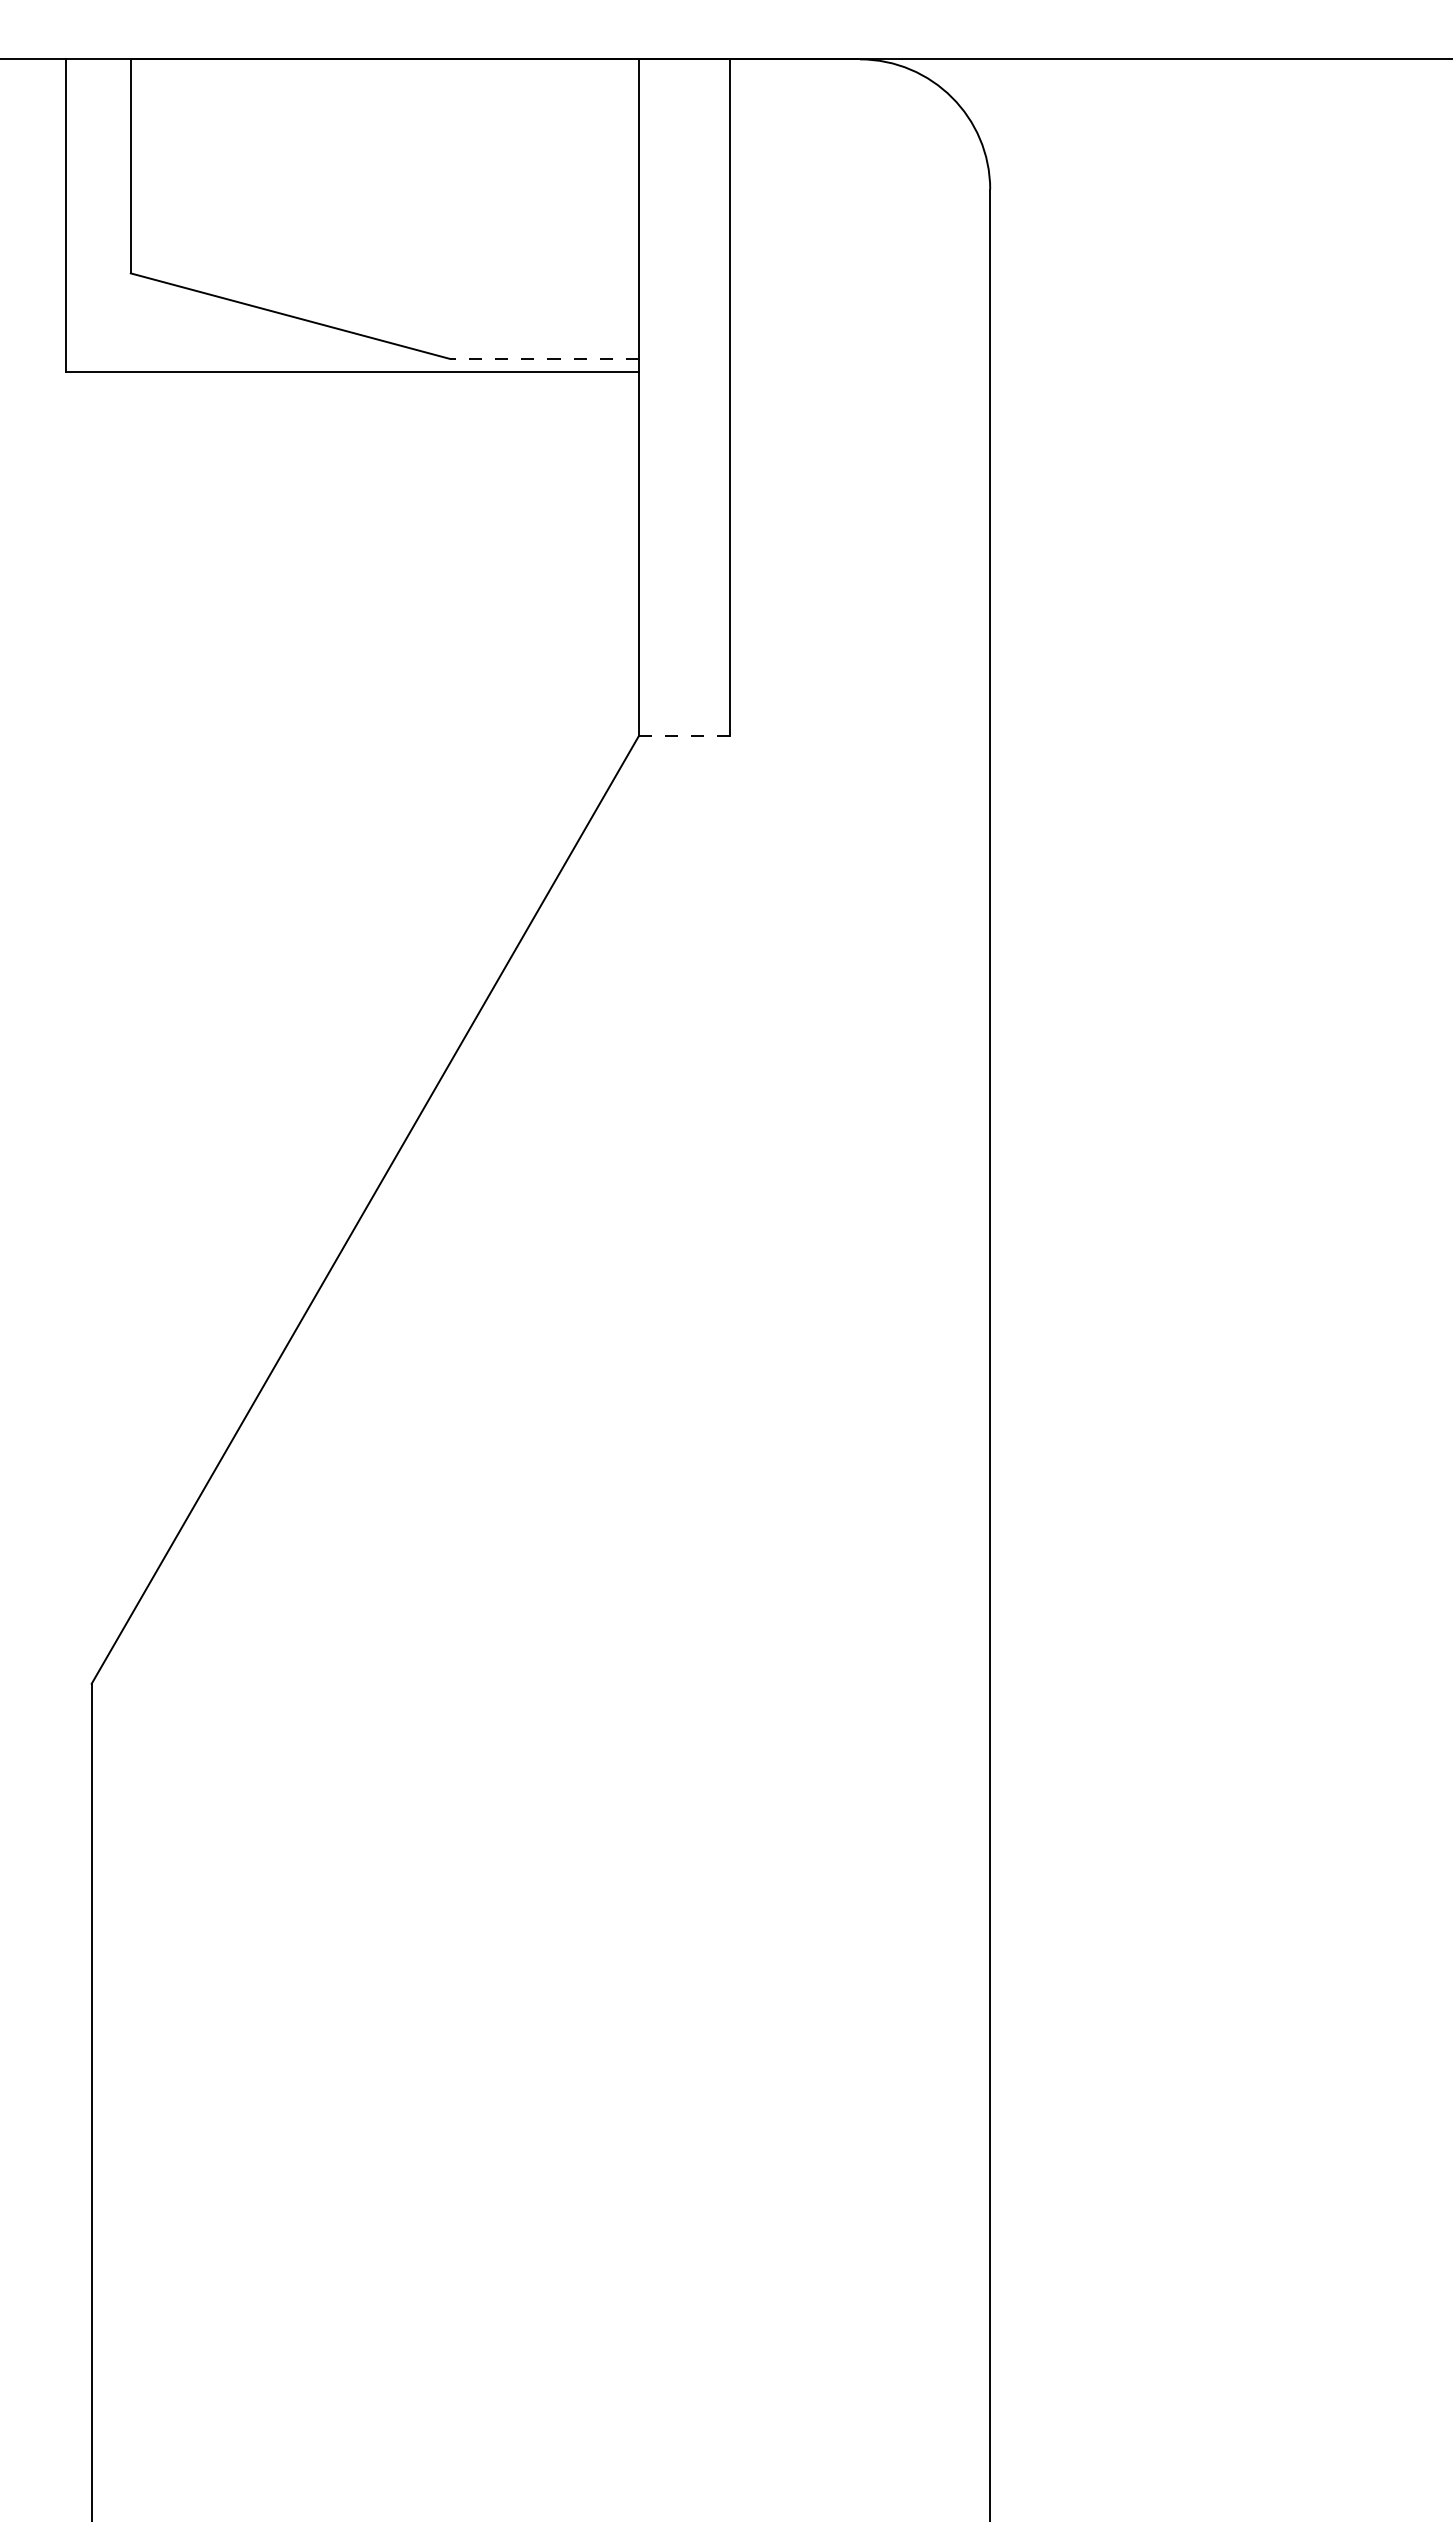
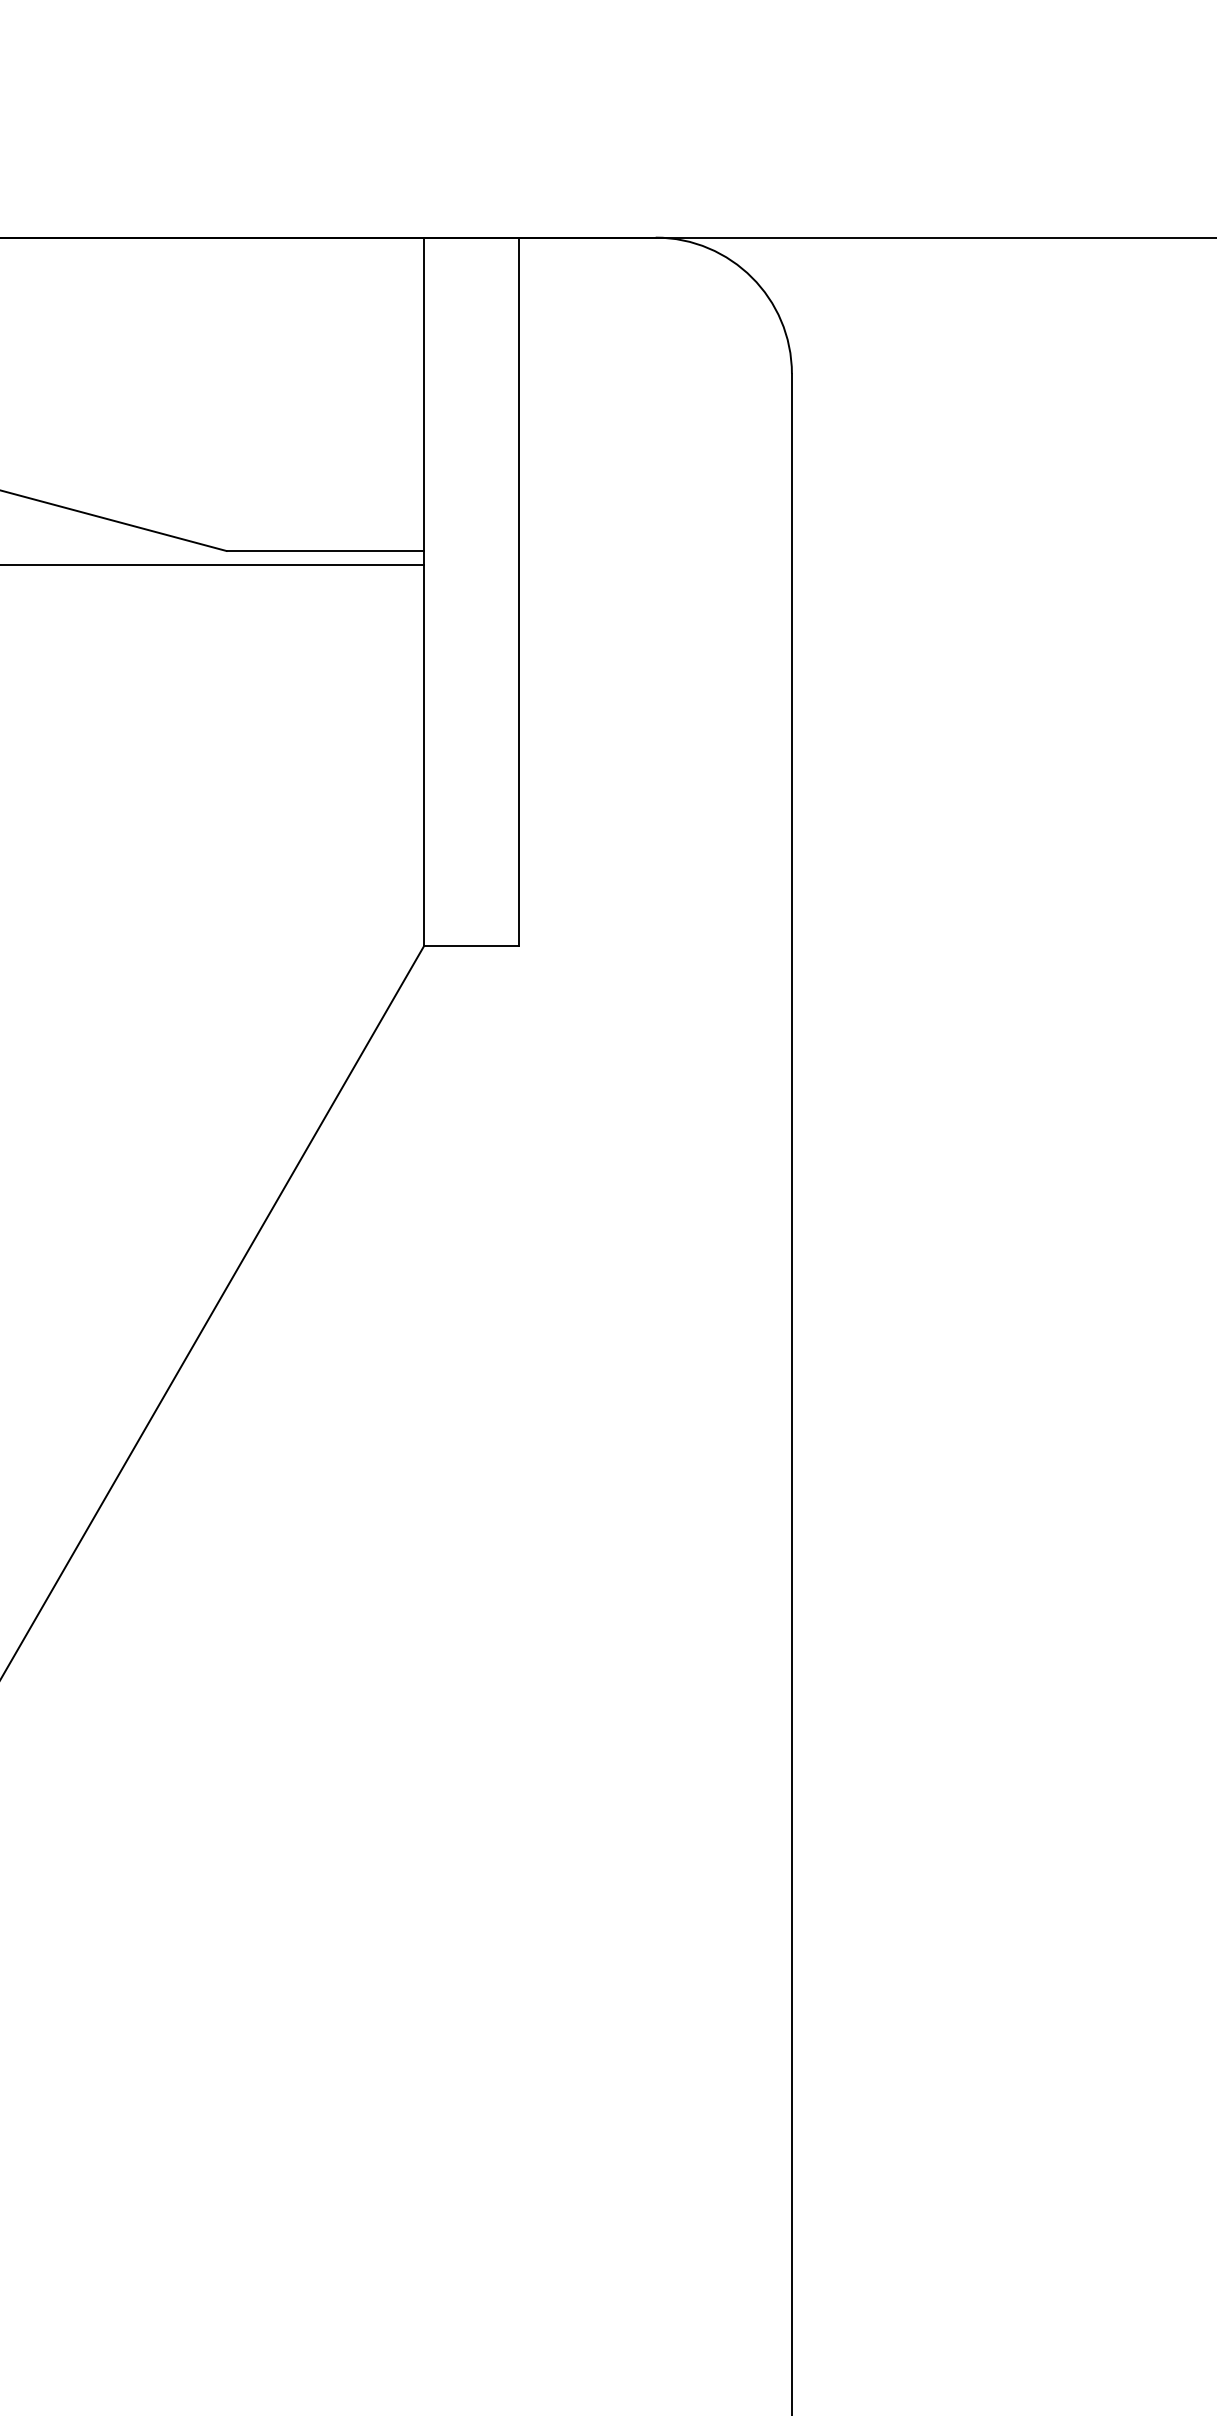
line: (543, 358) -> (324, 550), dashed -> solid
line: (684, 736) -> (472, 946), dashed -> solid

